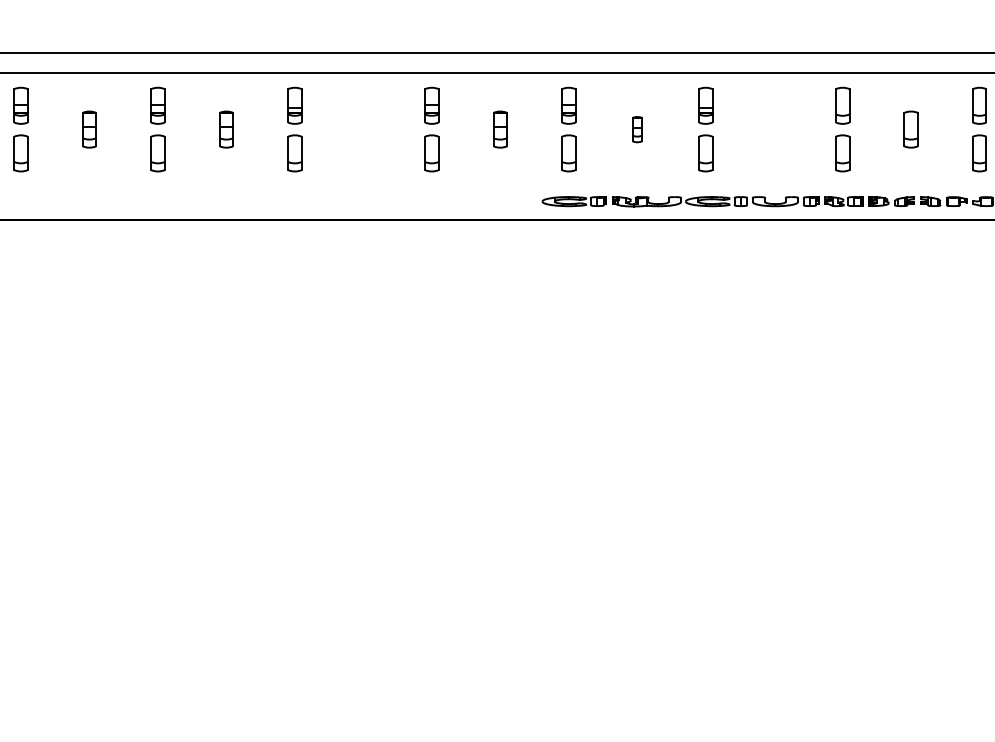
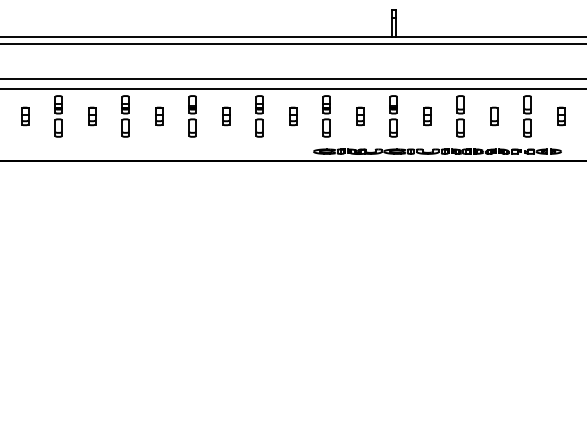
part: (363, 129) -> (226, 116), added
part: (637, 129) -> (360, 116), size x1.43
part: (774, 129) -> (427, 116), added

